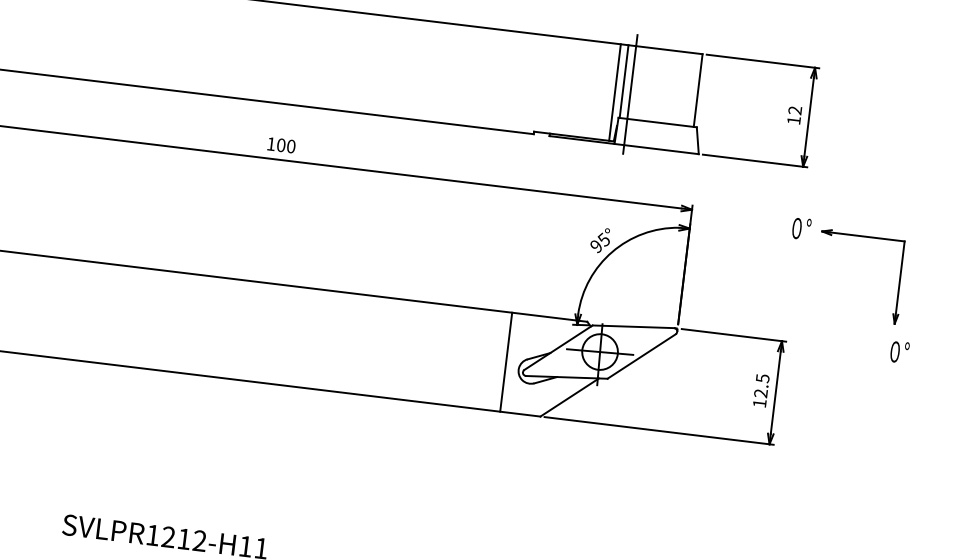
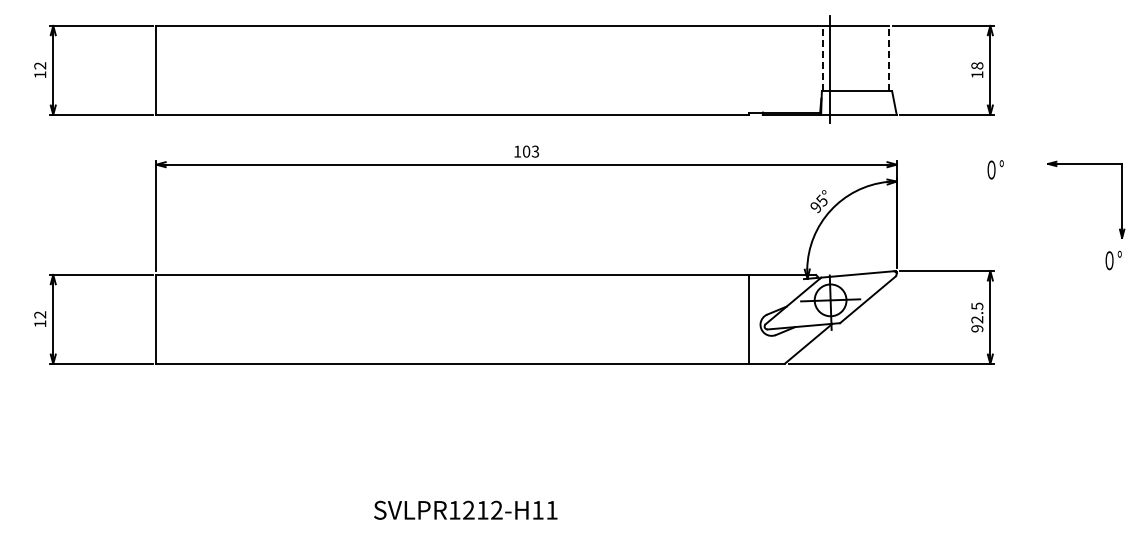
line: (623, 81) -> (822, 58), solid -> dashed
line: (698, 90) -> (889, 58), solid -> dashed
line: (615, 91) -> (816, 68), removed
text: (795, 110) -> (977, 65), 12 -> 18
text: (291, 146) -> (535, 151), 100 -> 103
part: (864, 237) -> (1086, 164), moved
text: (899, 352) -> (1113, 260), moved
text: (759, 403) -> (977, 328), 12.5 -> 92.5

